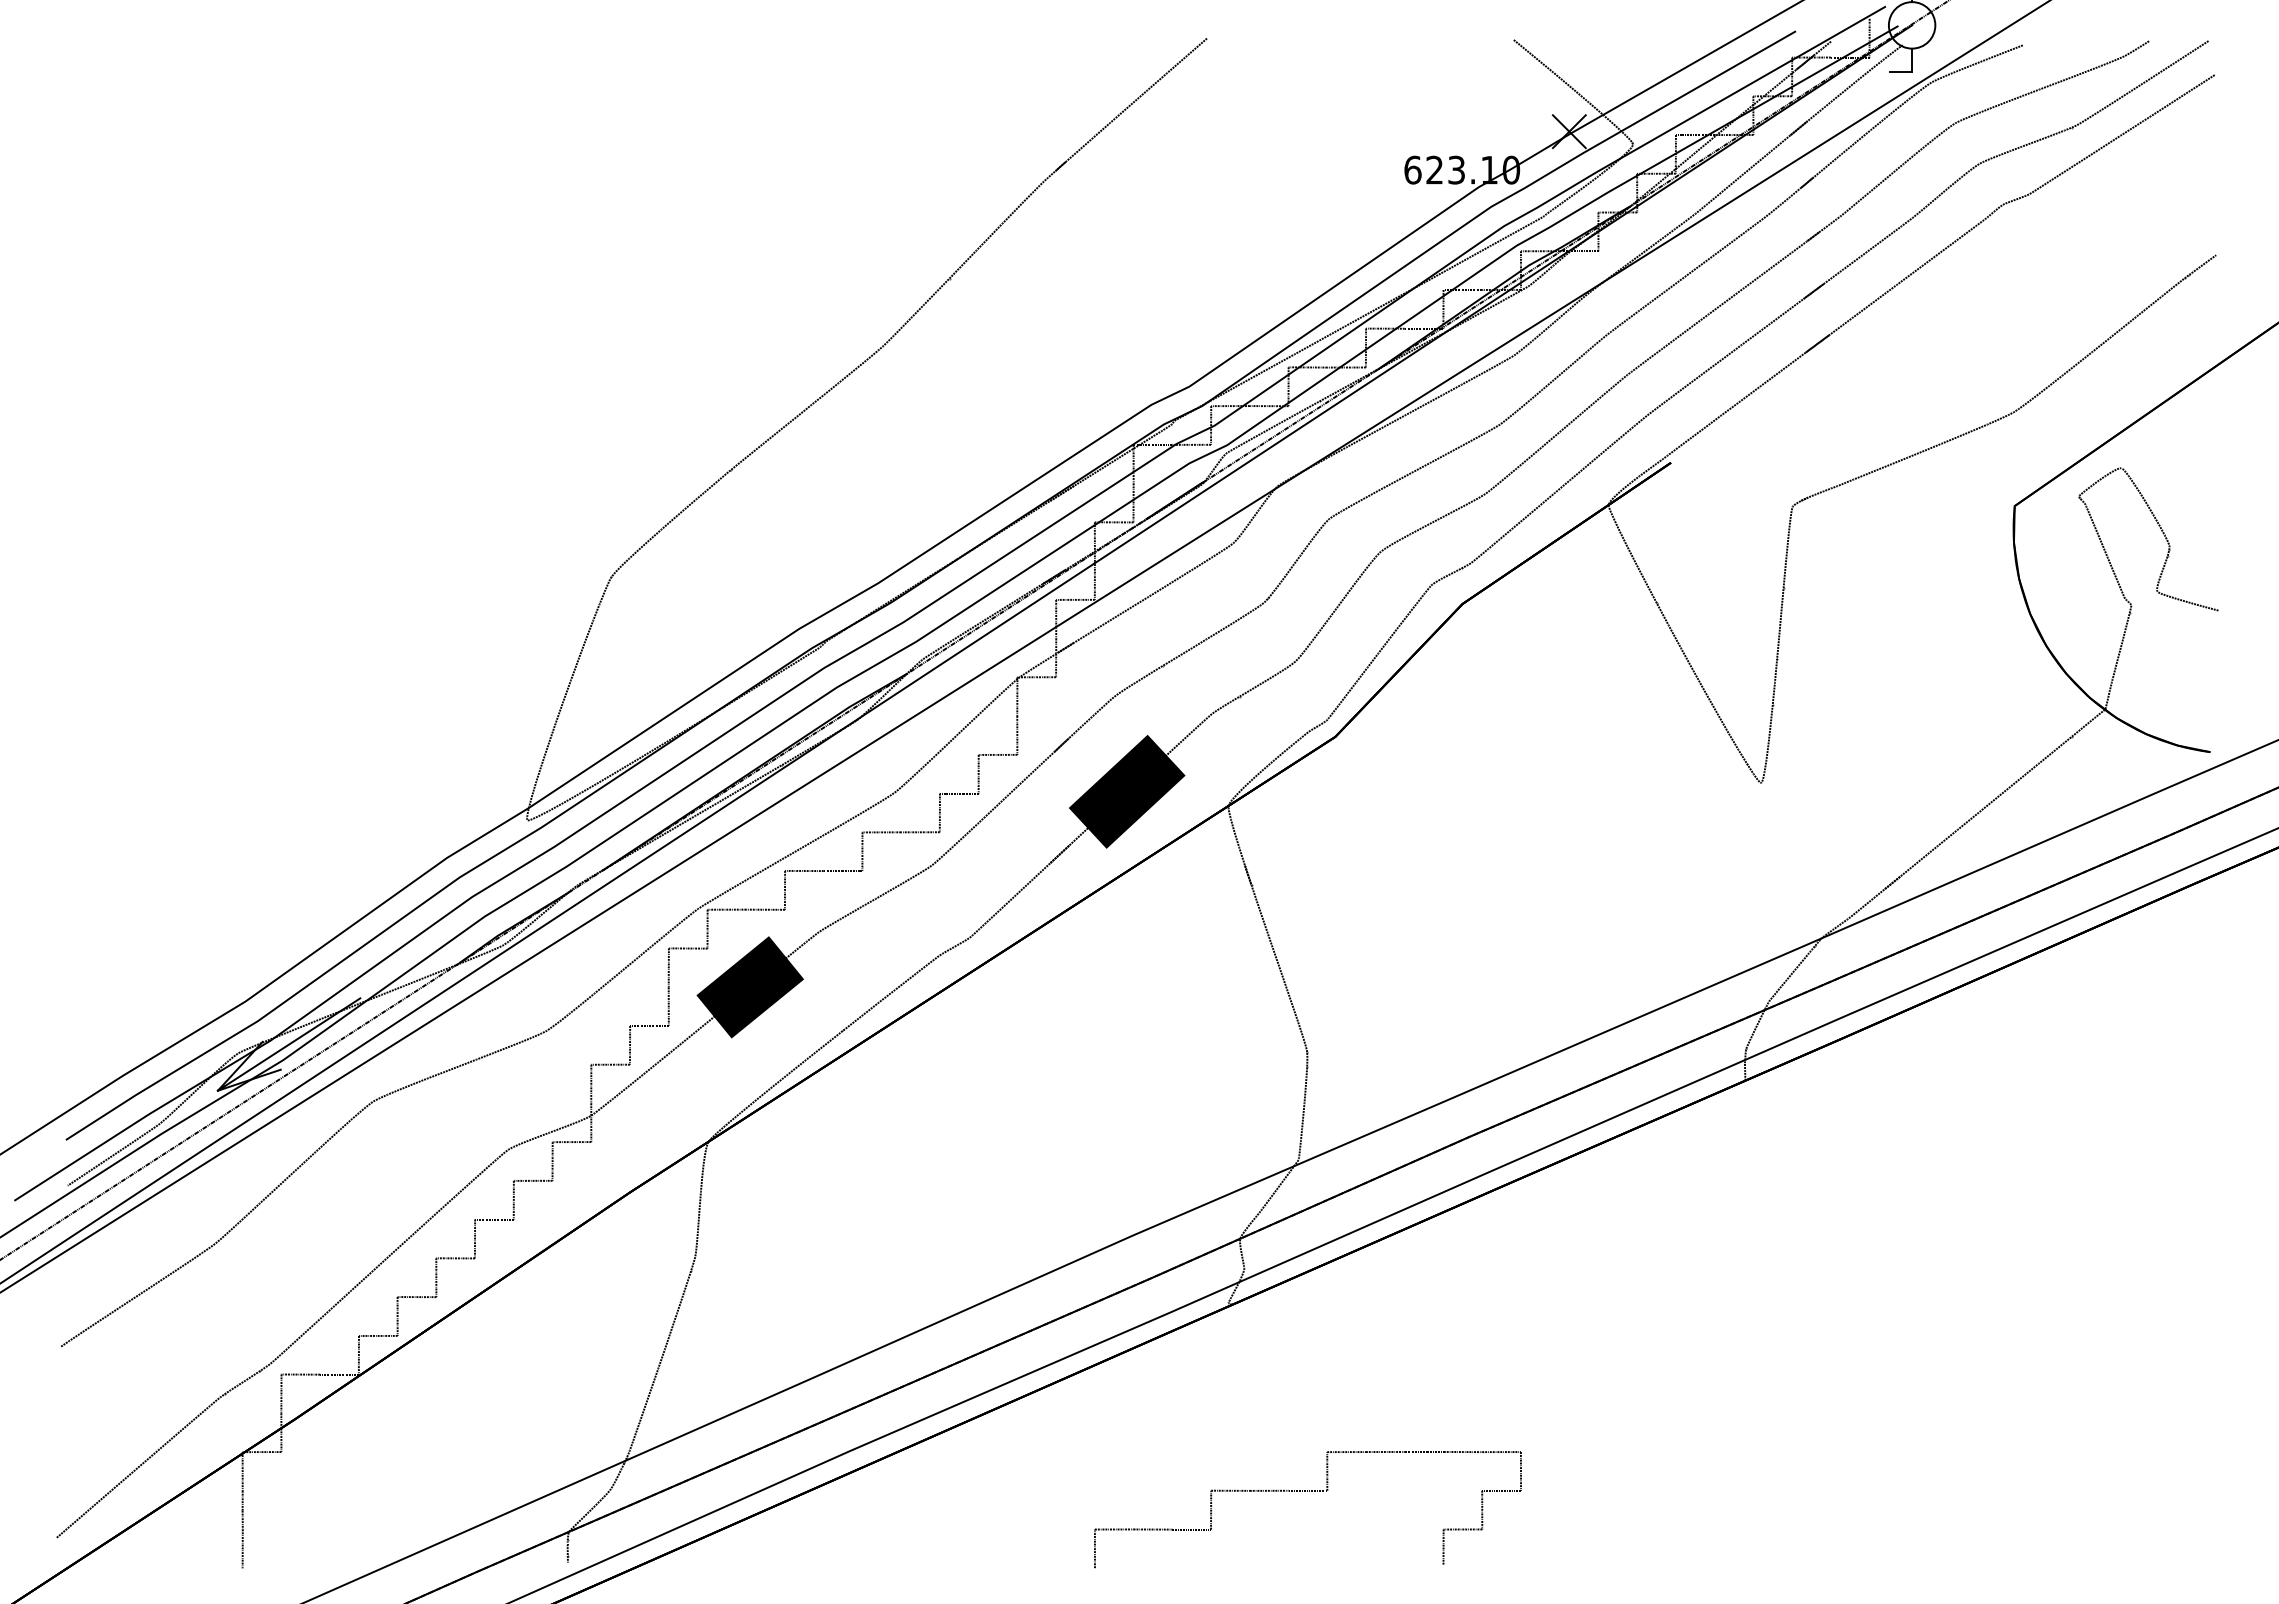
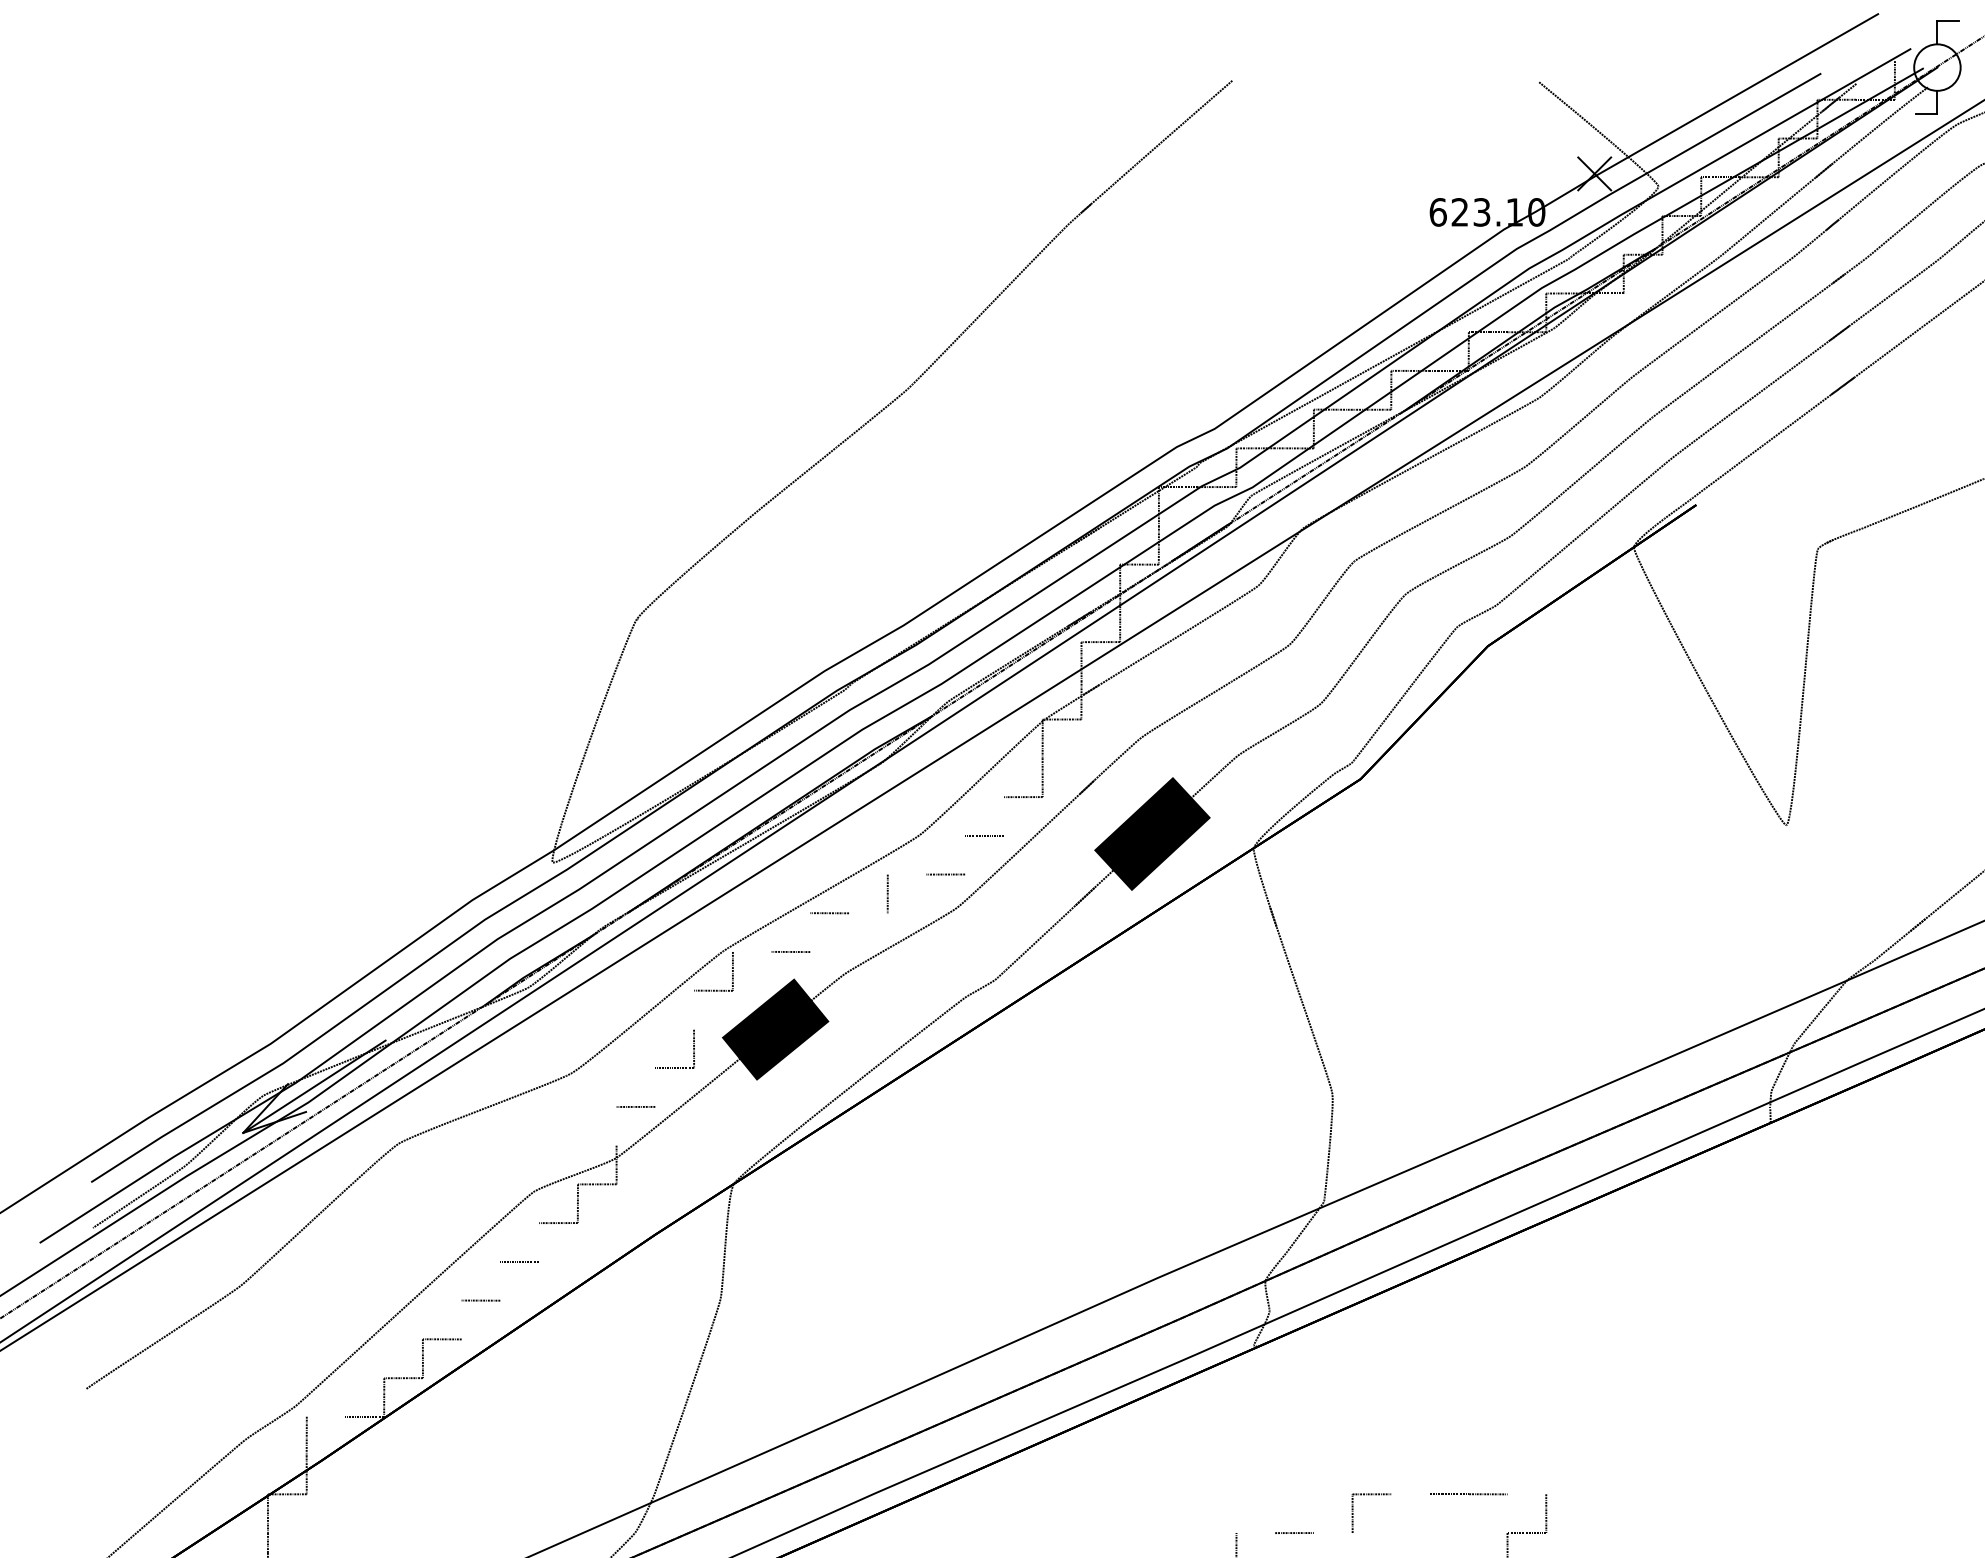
line: (978, 773) -> (1003, 815), removed
line: (939, 812) -> (964, 854), removed
line: (881, 832) -> (906, 874), removed
line: (842, 871) -> (867, 913), removed
line: (784, 889) -> (809, 931), removed
line: (726, 909) -> (751, 951), removed
line: (668, 967) -> (693, 1009), removed
line: (630, 1045) -> (655, 1087), removed
line: (591, 1083) -> (616, 1125), removed
line: (513, 1199) -> (538, 1241), removed
line: (474, 1238) -> (499, 1280), removed
line: (436, 1277) -> (461, 1319), removed
line: (300, 1374) -> (325, 1416), removed
line: (1384, 1451) -> (1409, 1493), removed
line: (1501, 1452) -> (1526, 1494), removed
line: (1230, 1490) -> (1255, 1532), removed
line: (1307, 1490) -> (1332, 1532), removed

